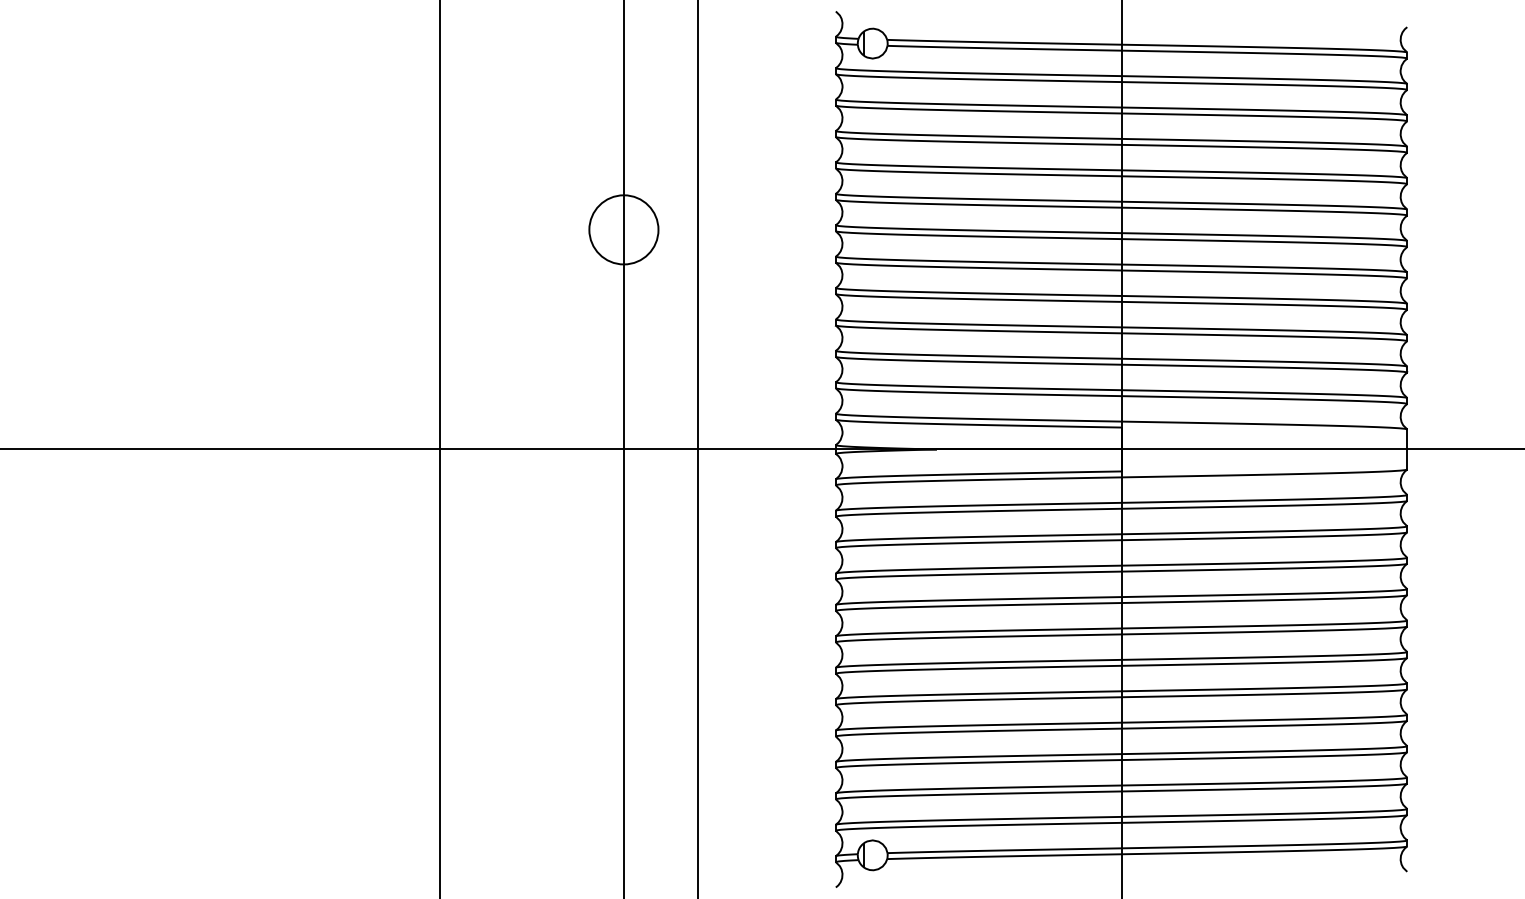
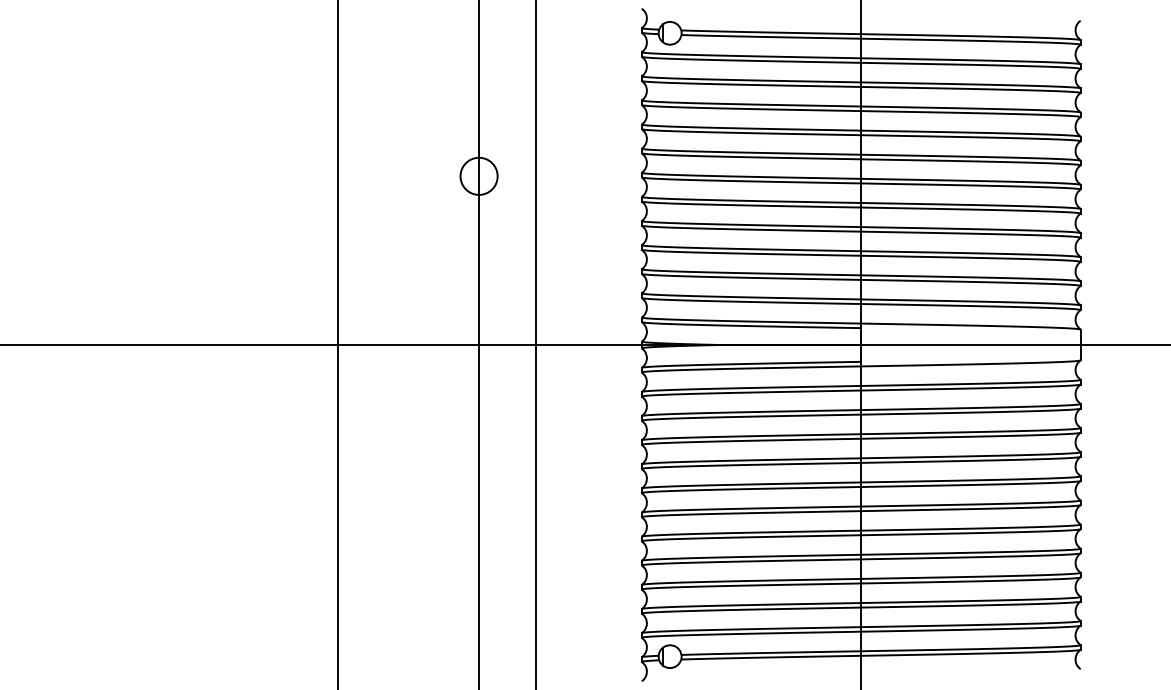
circle: (623, 229) -> (478, 176), size x0.7

